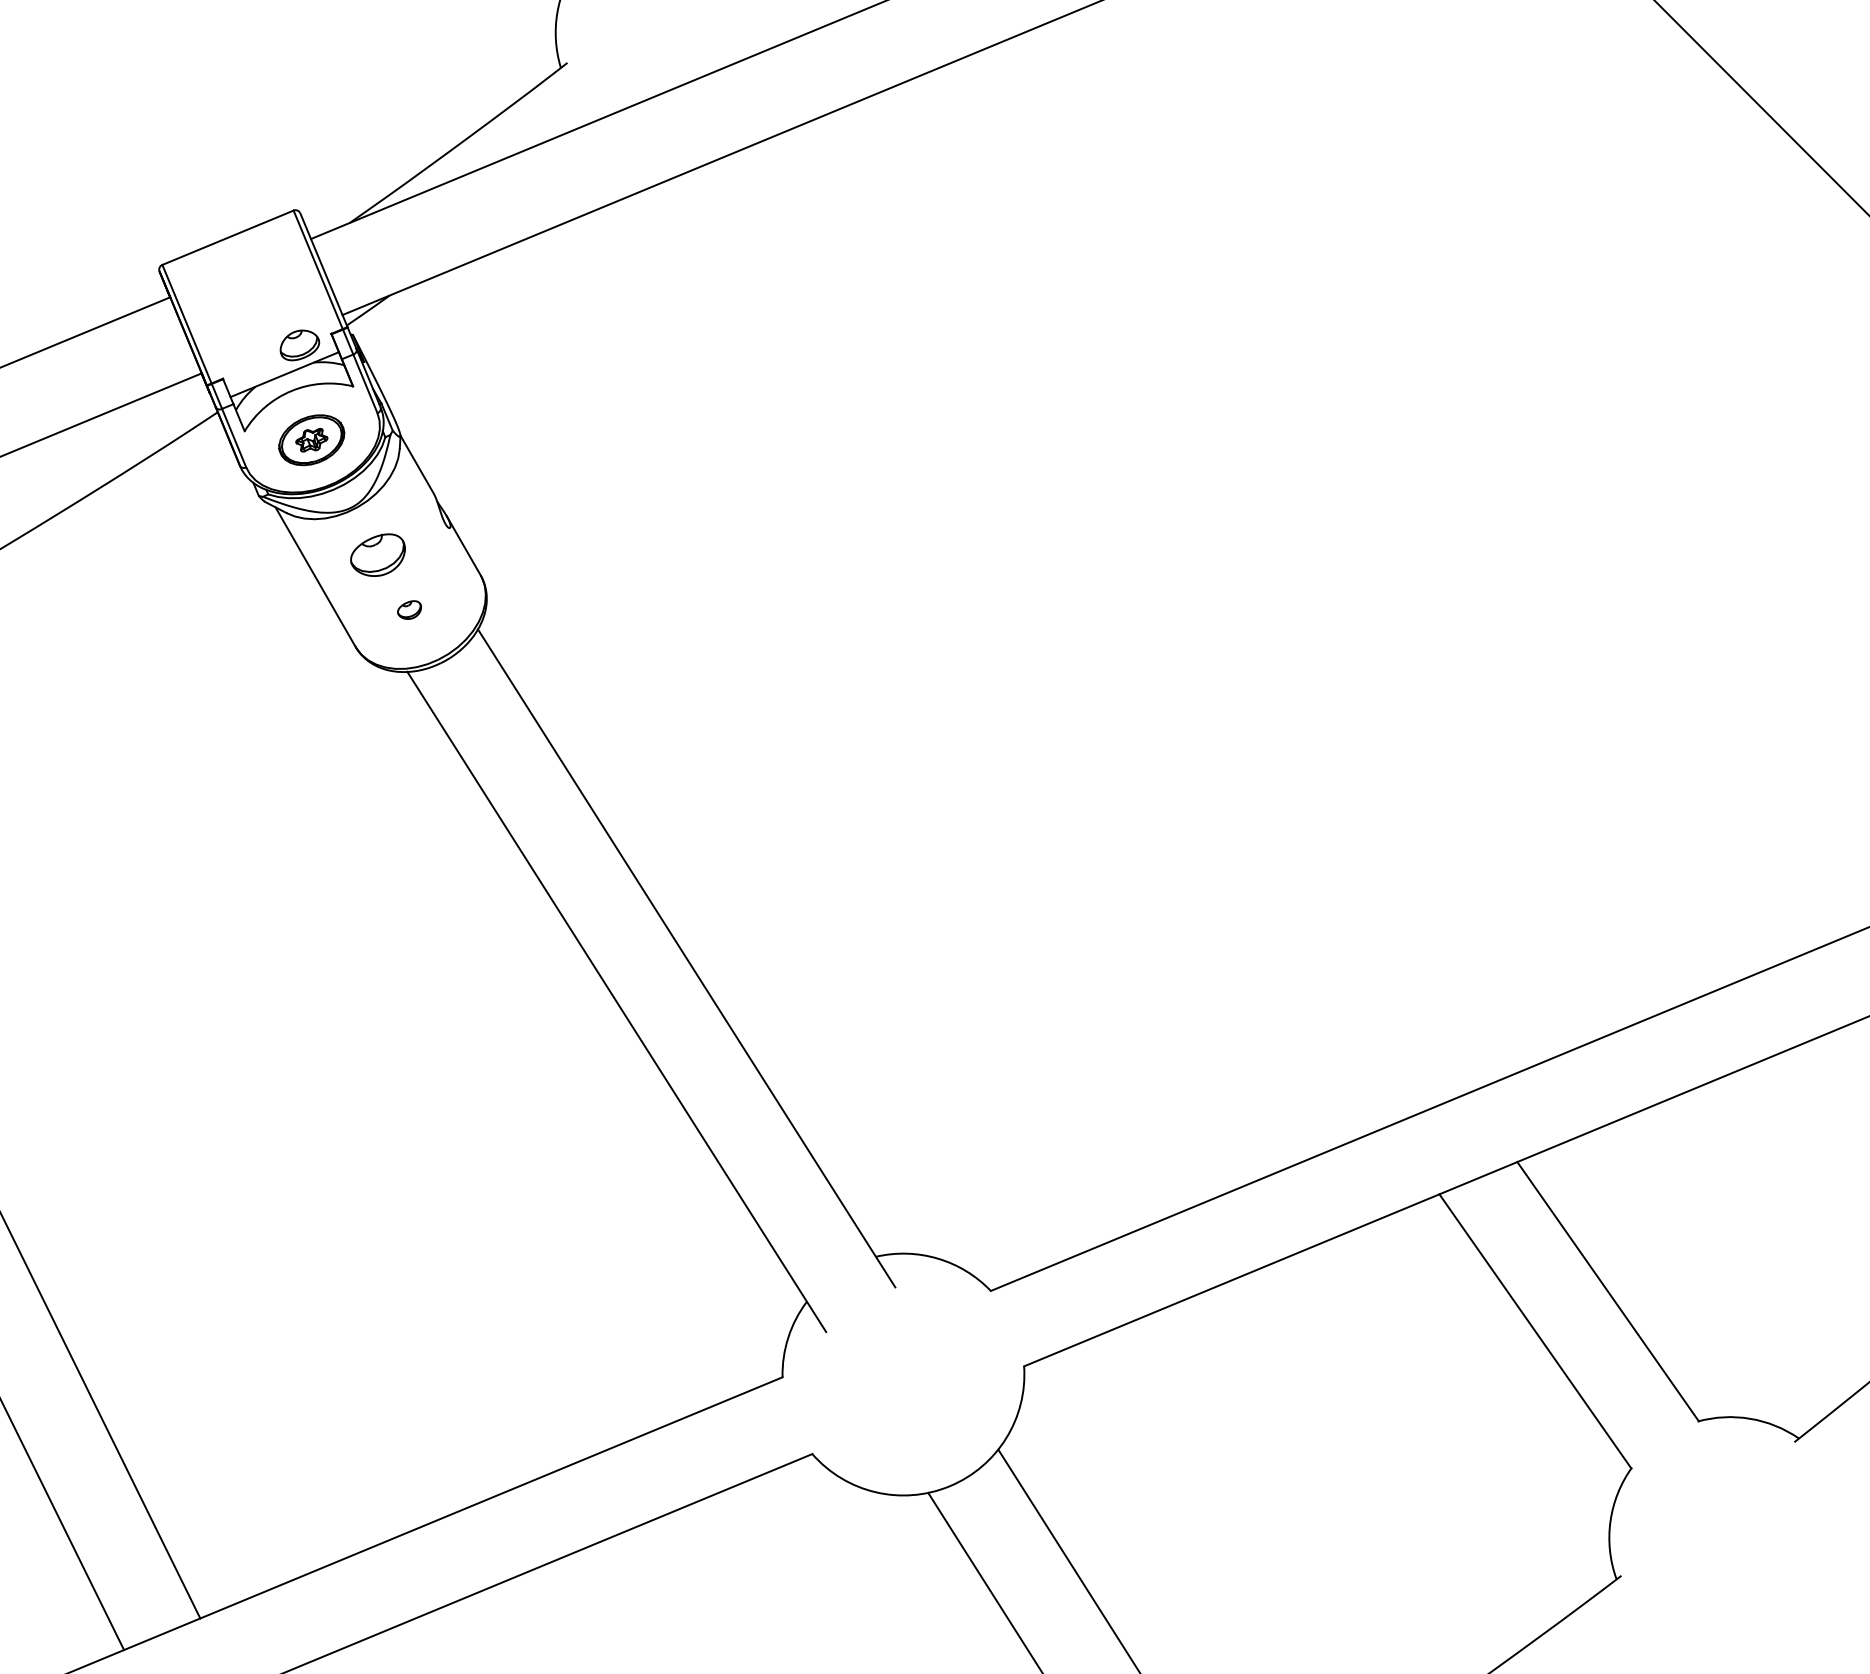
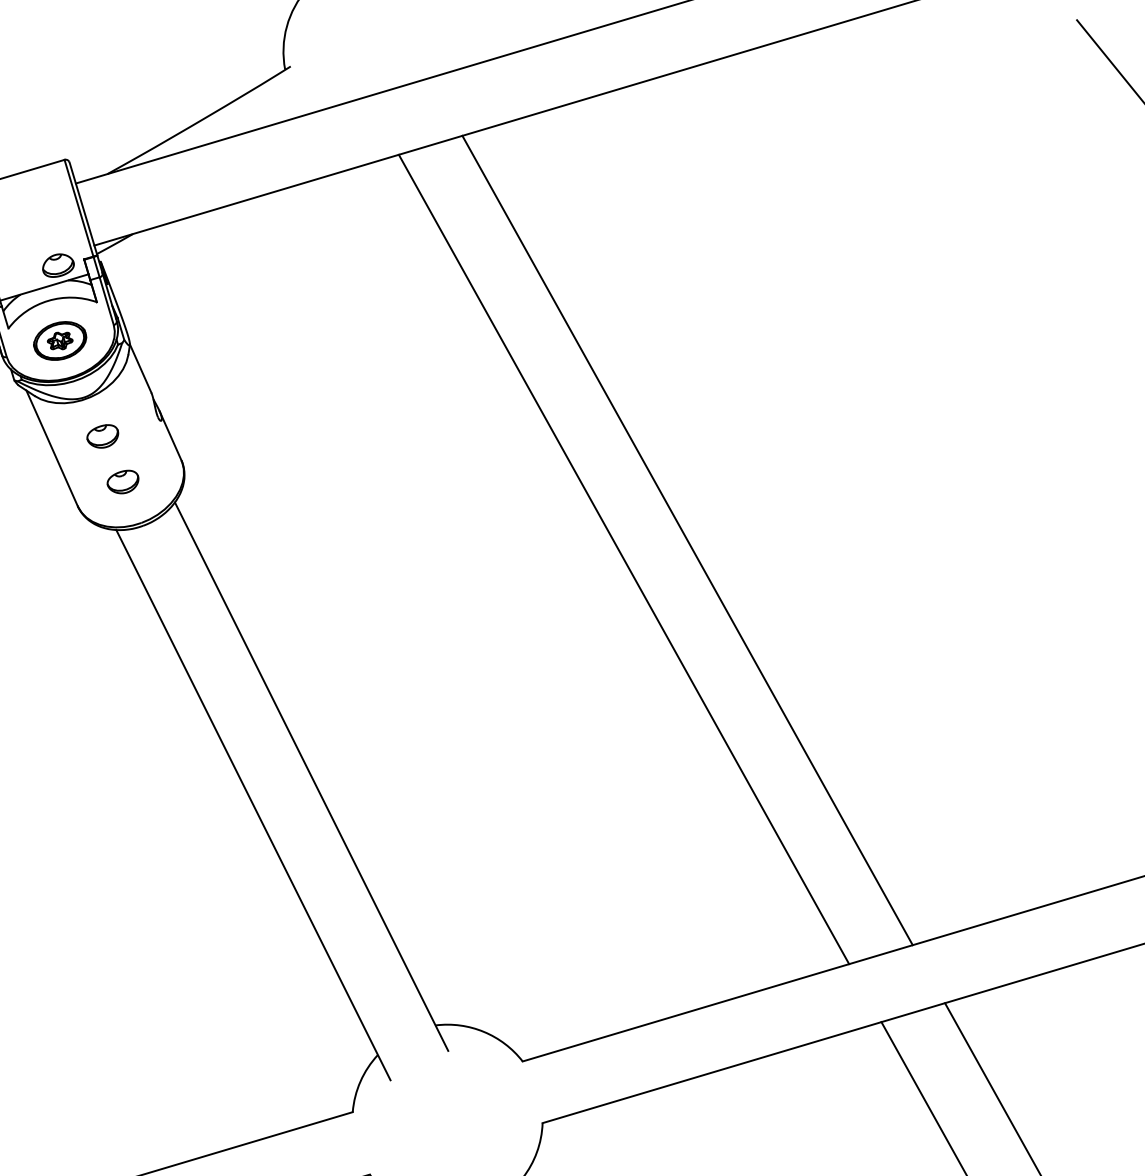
part: (377, 554) -> (102, 435), size x0.71
part: (409, 609) -> (122, 481), size x1.67
line: (1131, 610) -> (687, 540), added
line: (1053, 642) -> (624, 559), added

